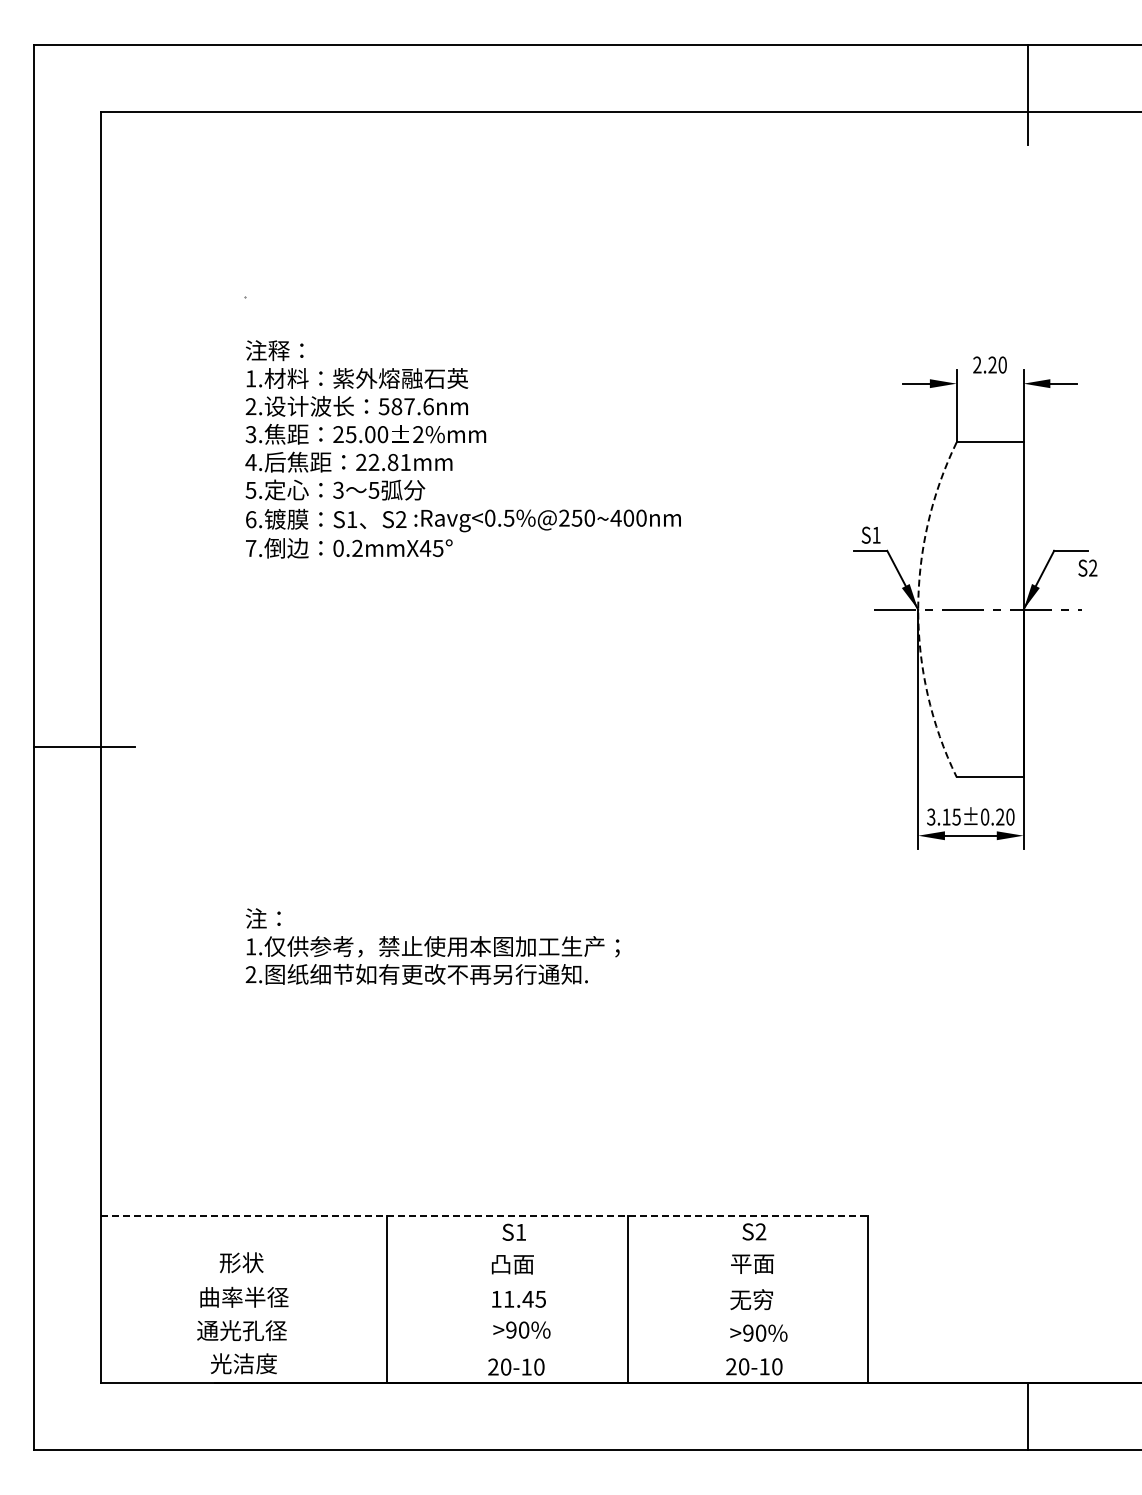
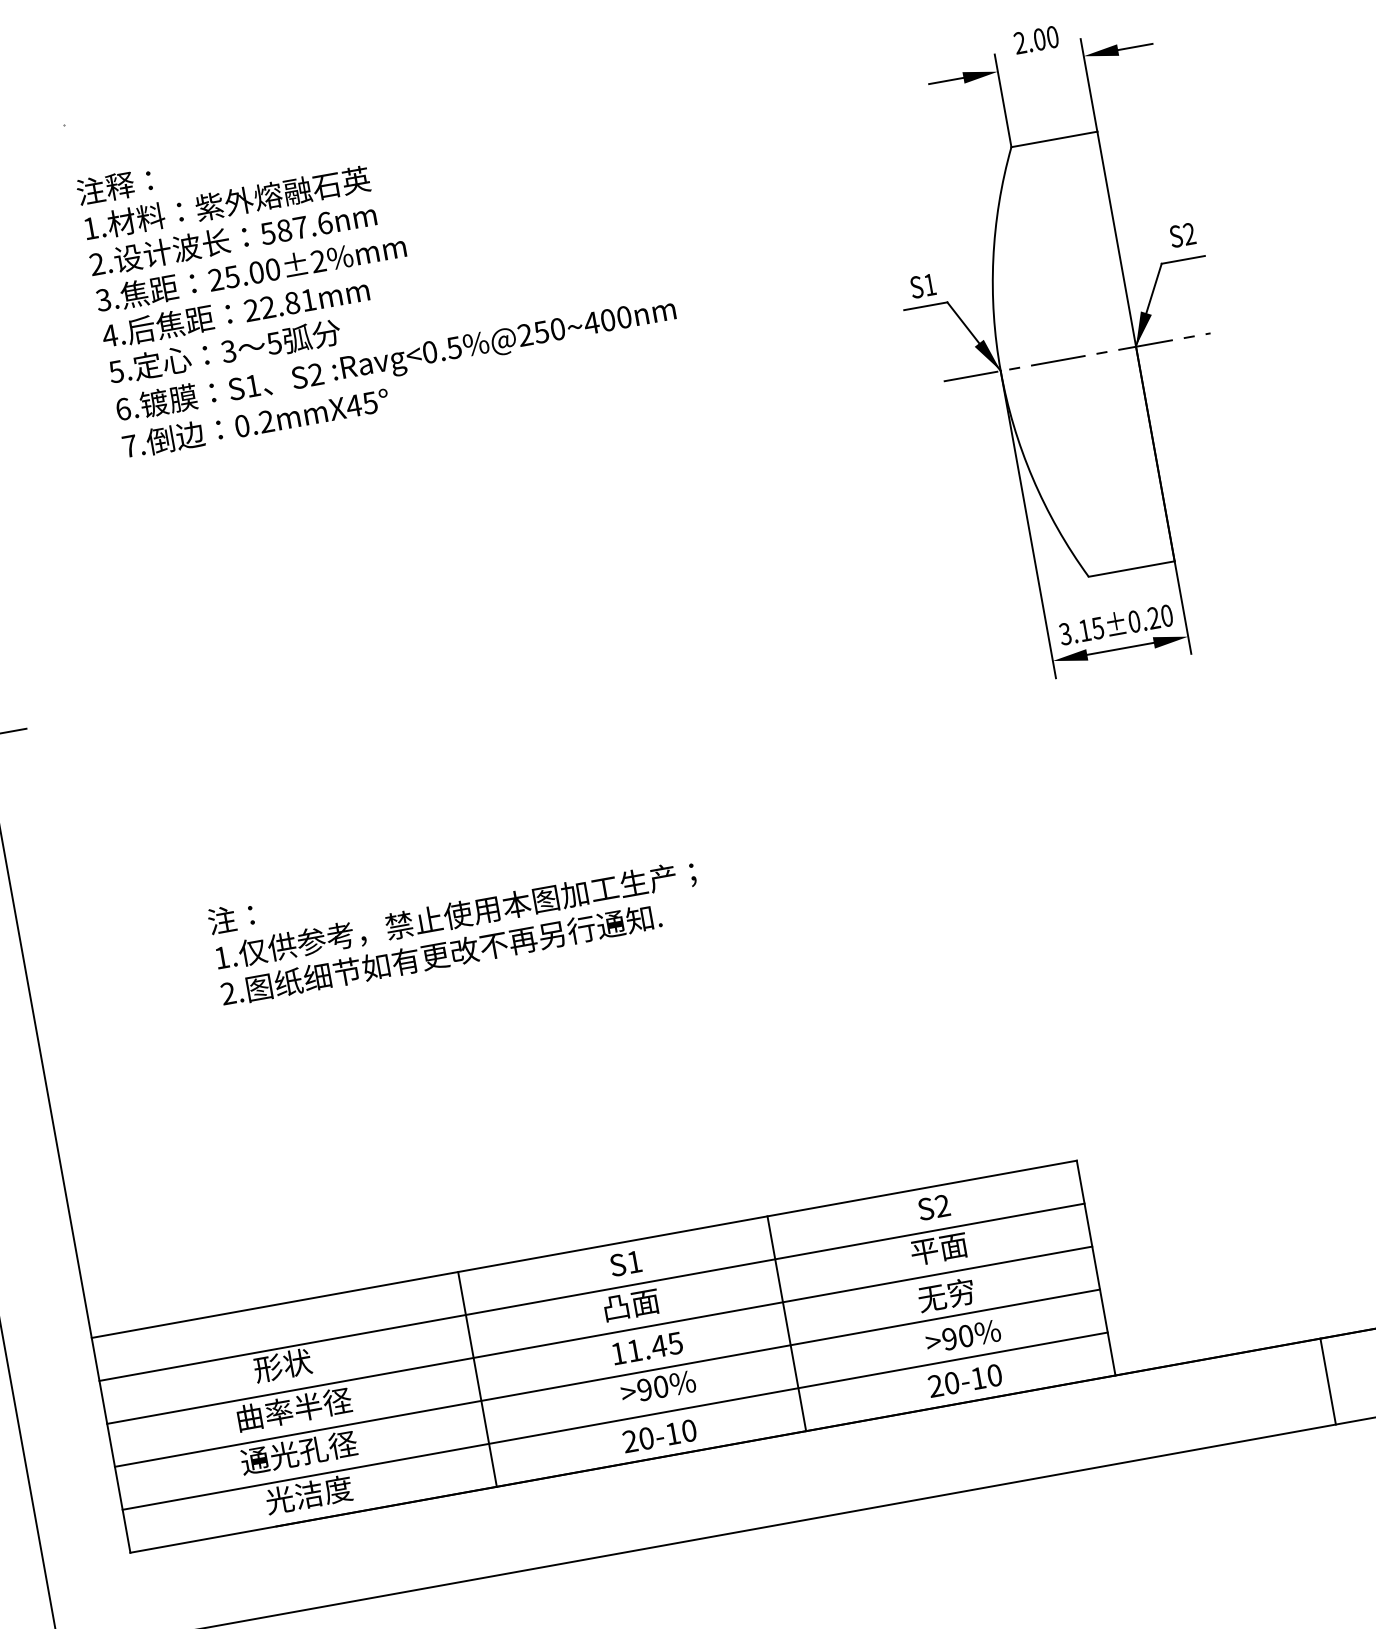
text: (992, 364) -> (1039, 38), 2.20 -> 2.00
text: (1087, 567) -> (1182, 234), moved
arc: (918, 609) -> (1001, 370), dashed -> solid
line: (484, 1215) -> (583, 1248), dashed -> solid
line: (484, 1249) -> (591, 1292), added
line: (484, 1282) -> (599, 1334), added
line: (484, 1316) -> (607, 1378), added
line: (484, 1349) -> (614, 1420), added

